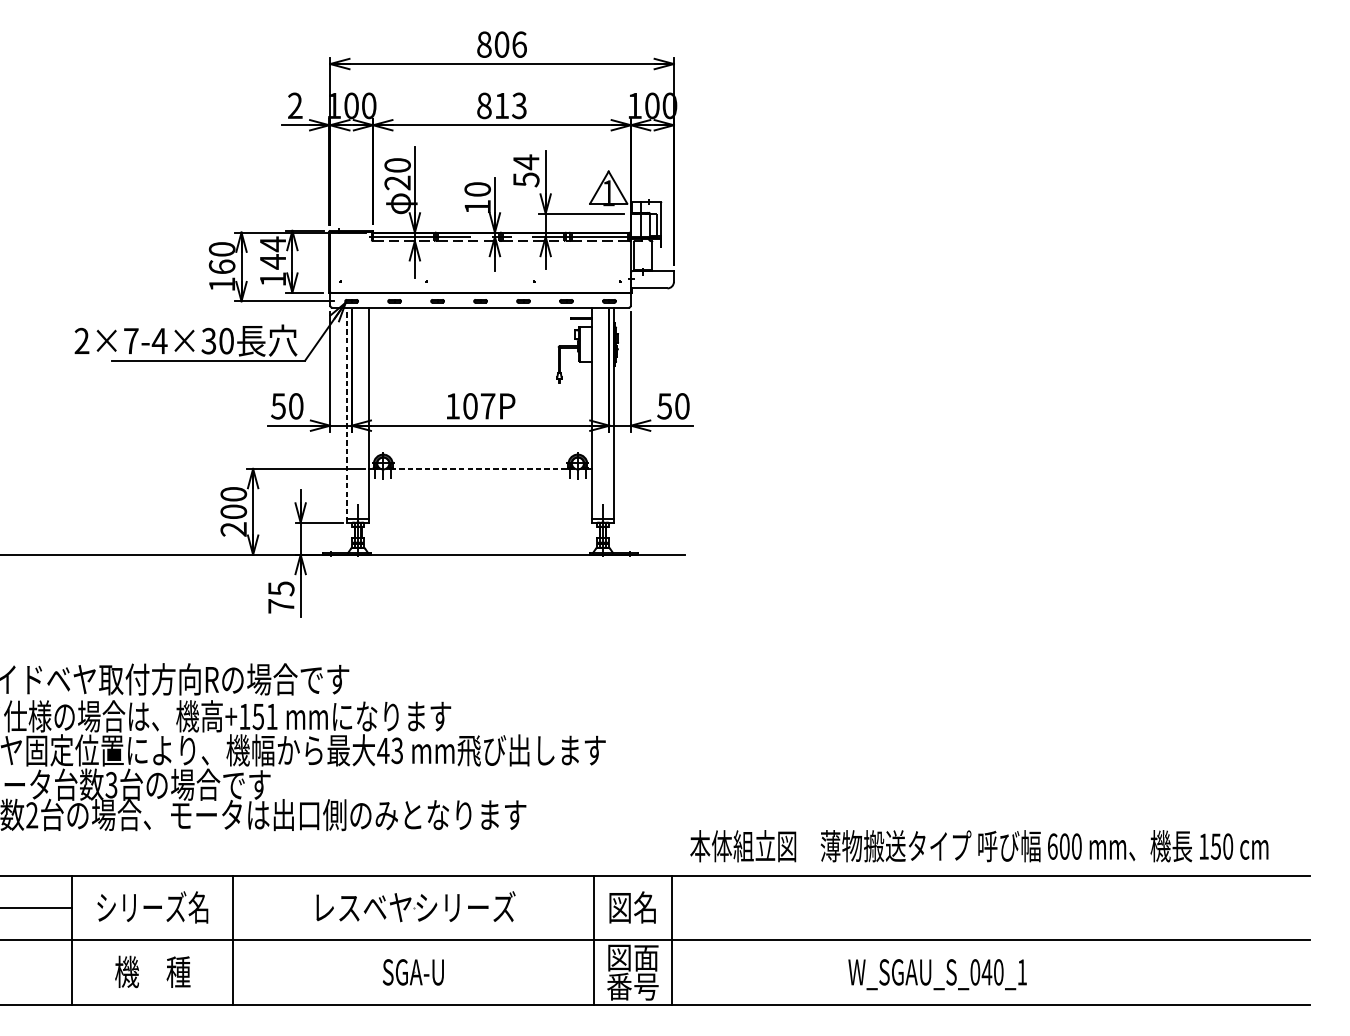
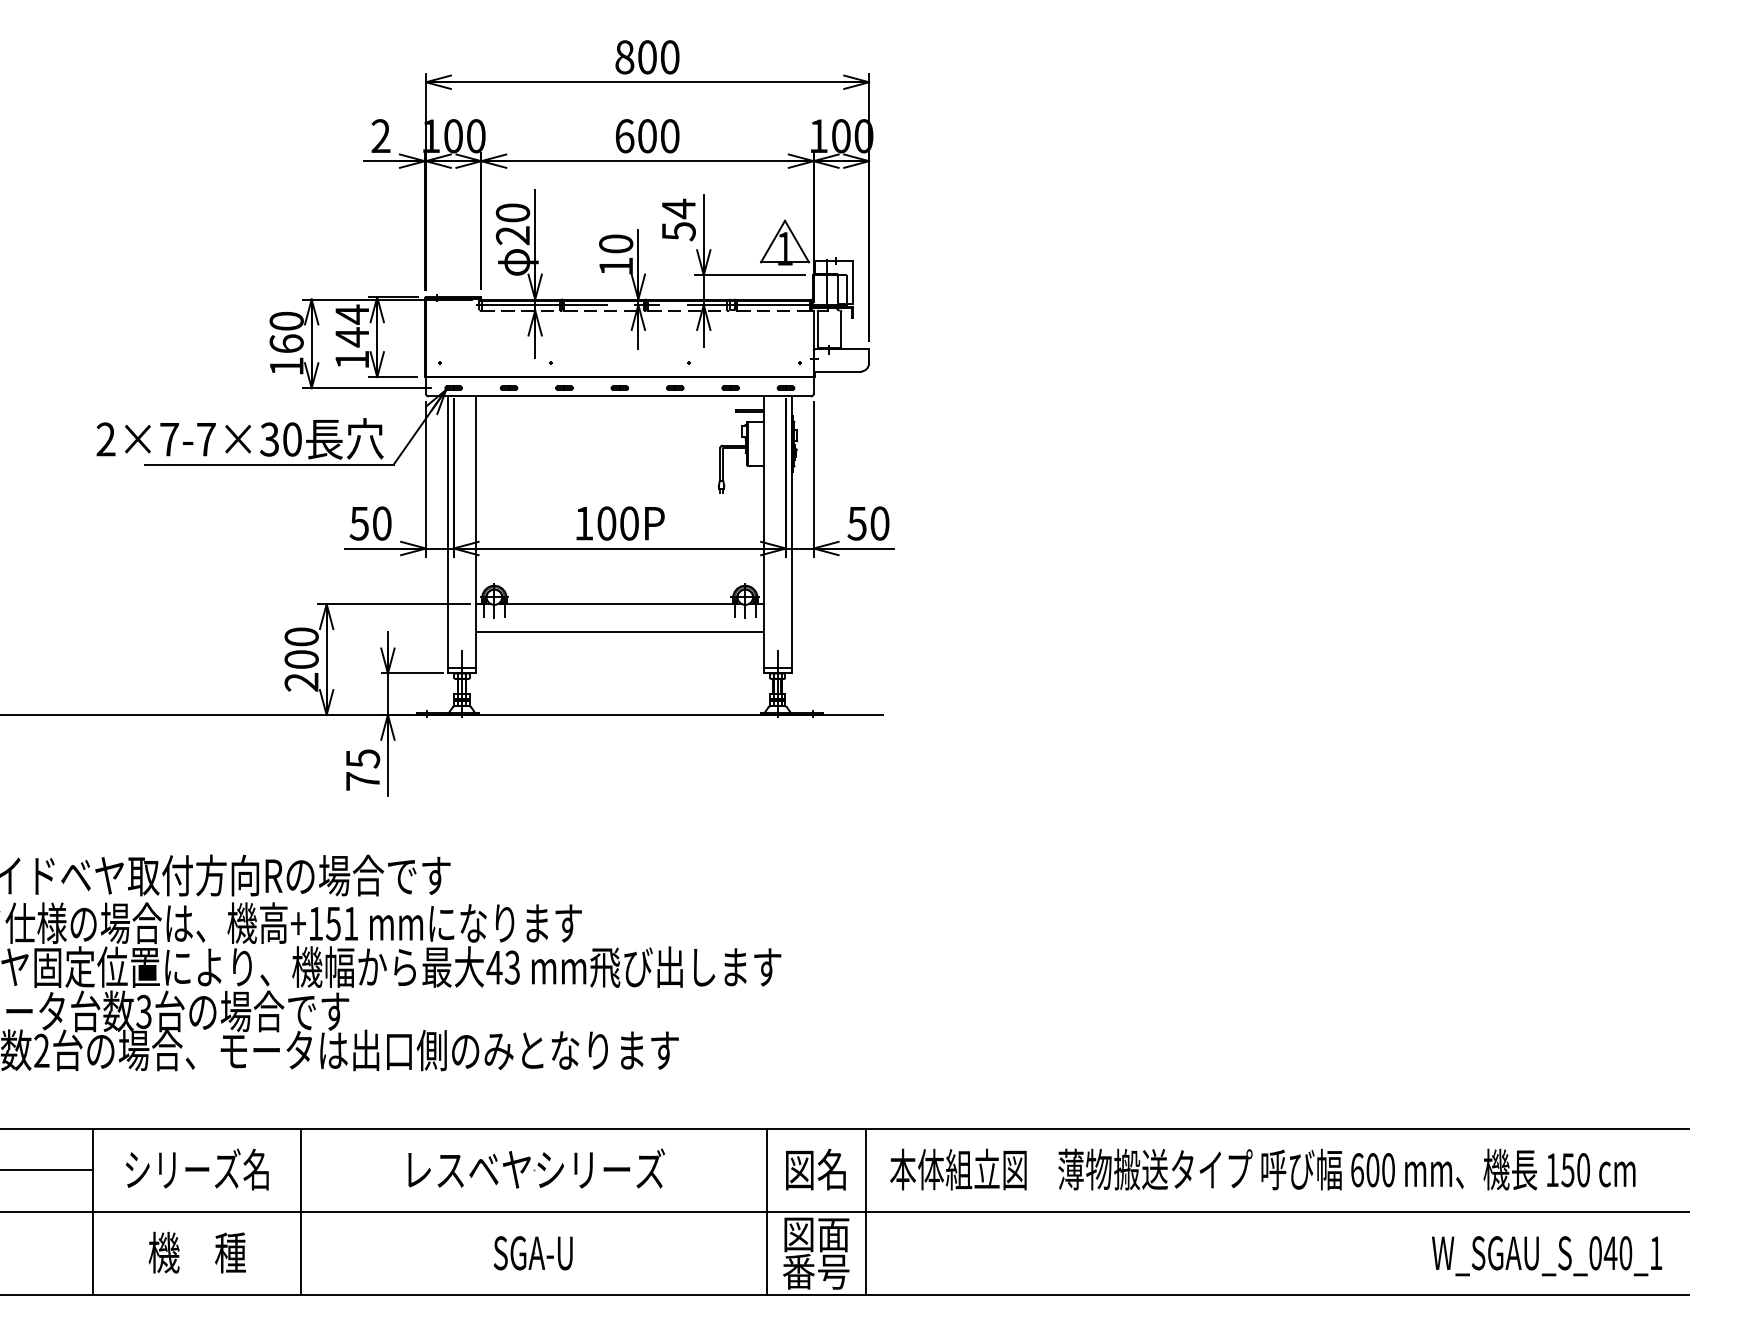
text: (519, 44) -> (670, 57), 806 -> 800
text: (502, 106) -> (647, 136), 813 -> 600
text: (159, 341) -> (206, 439), 2×7-4×30 -> 2×7-7×30
text: (488, 406) -> (629, 523), 107P -> 100P
line: (347, 414) -> (448, 534), dashed -> solid
line: (480, 469) -> (619, 604), dashed -> solid
line: (480, 490) -> (619, 631), added
text: (979, 846) -> (1262, 1169), moved
text: (937, 974) -> (1546, 1256), moved

